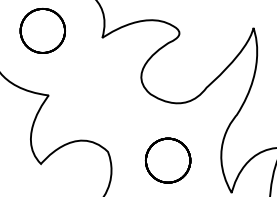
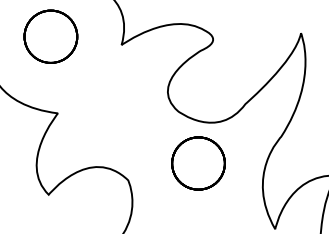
part: (167, 160) -> (197, 163), moved

